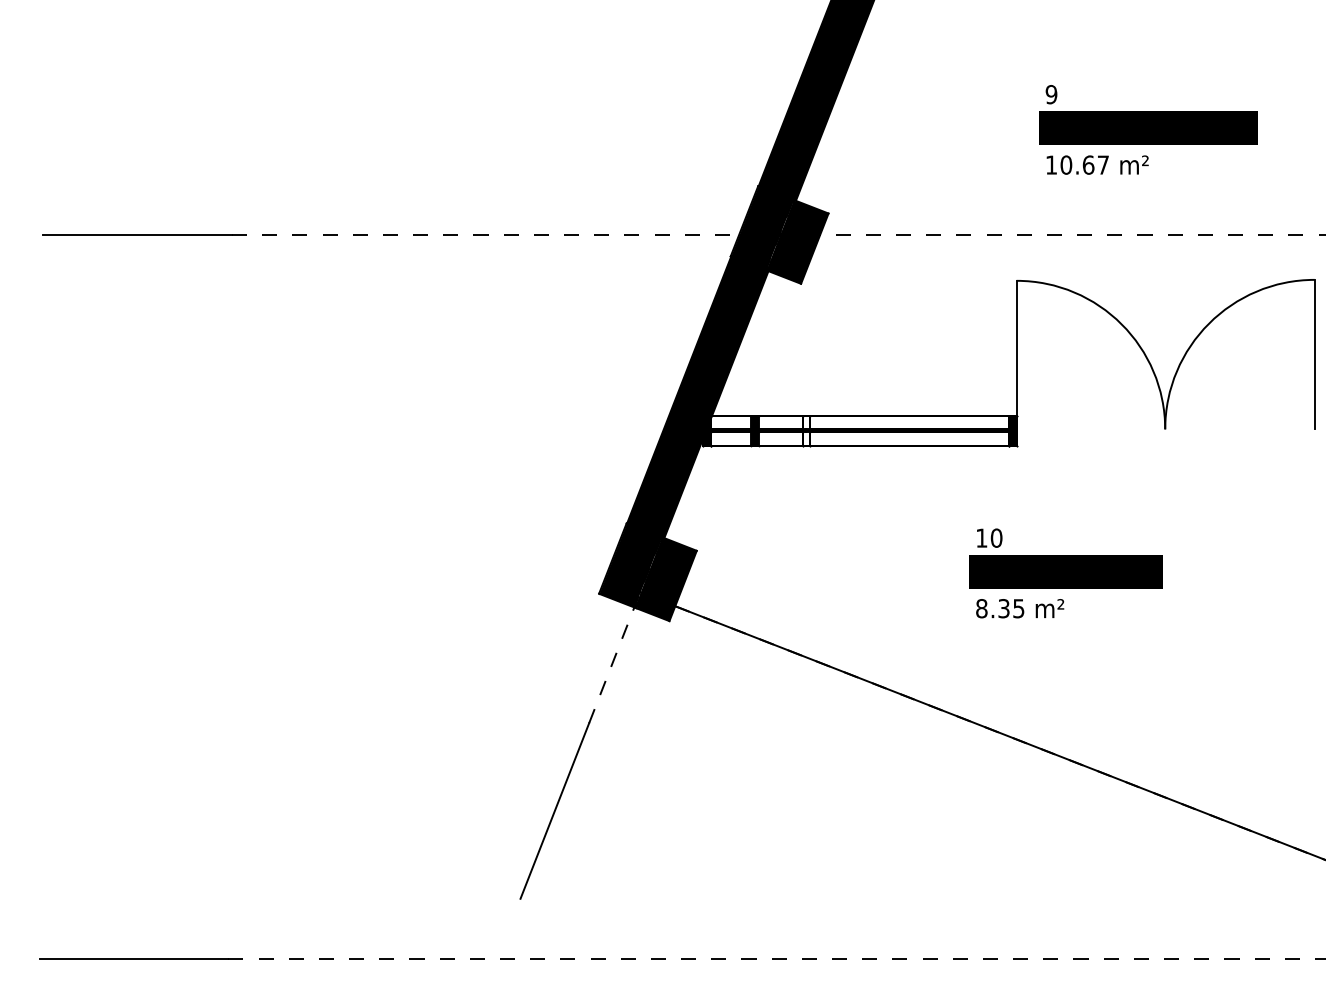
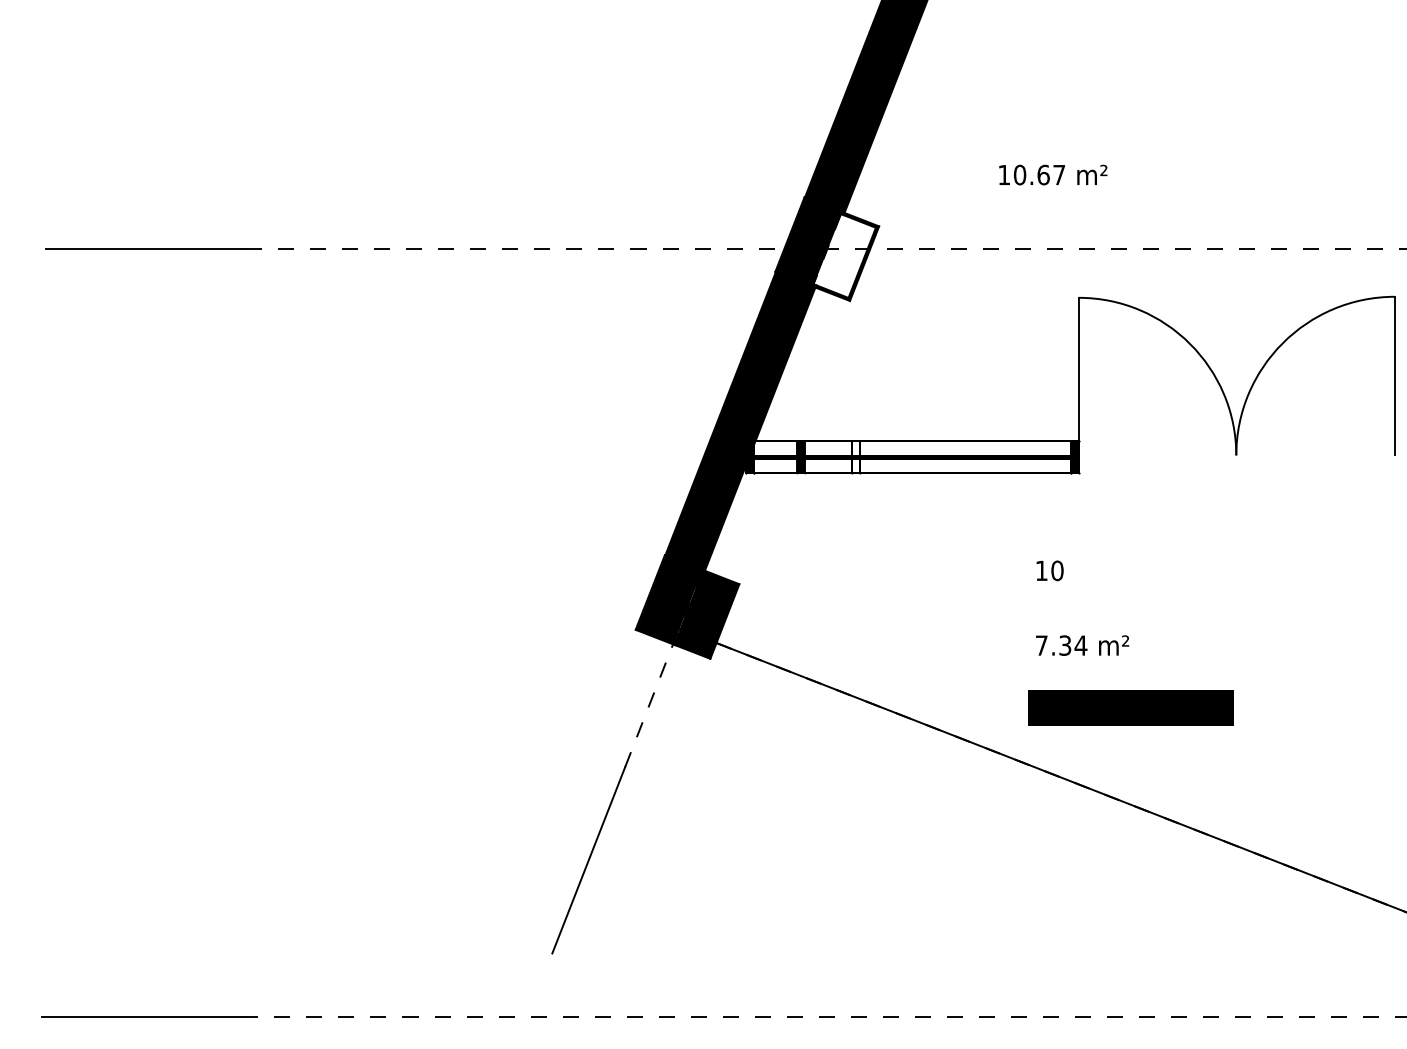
part: (1148, 114) -> (1218, 121), removed
text: (1097, 164) -> (1053, 174), moved
fill: (796, 241) -> (845, 256), removed
part: (1065, 571) -> (1130, 708), moved
text: (1000, 608) -> (1061, 645), 8.35 -> 7.34

